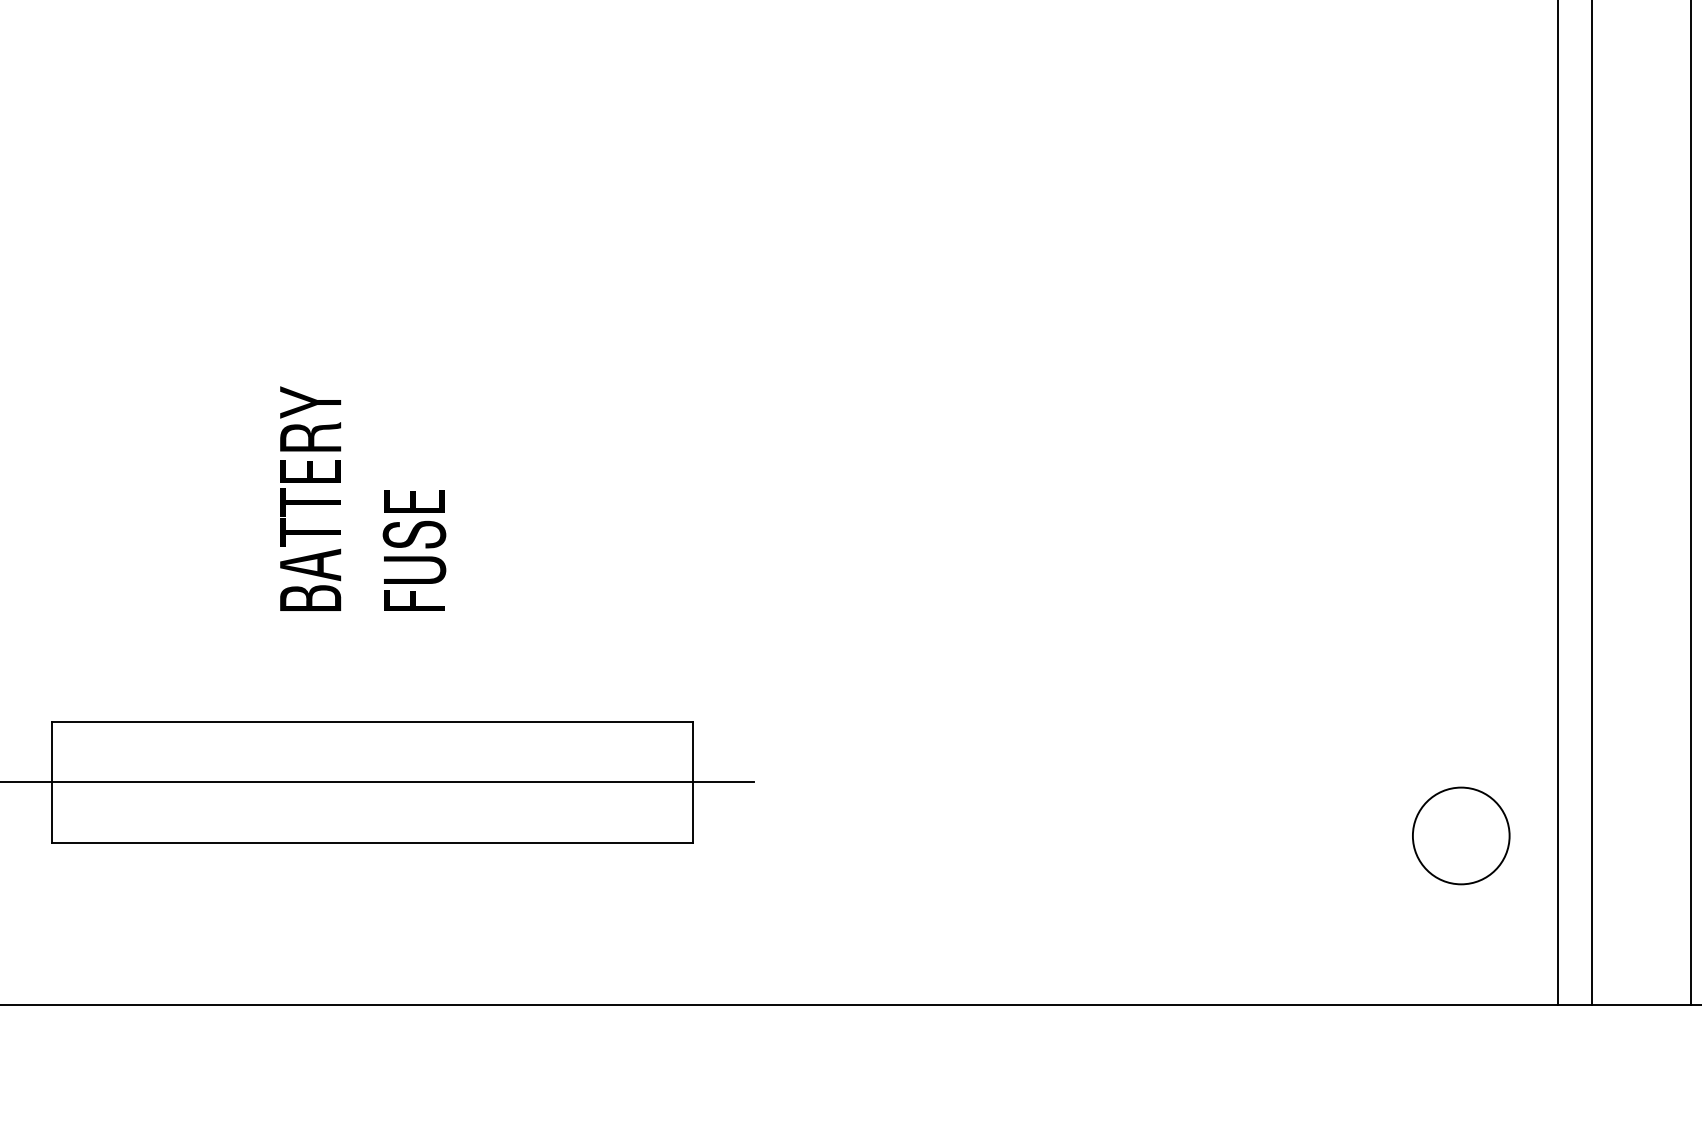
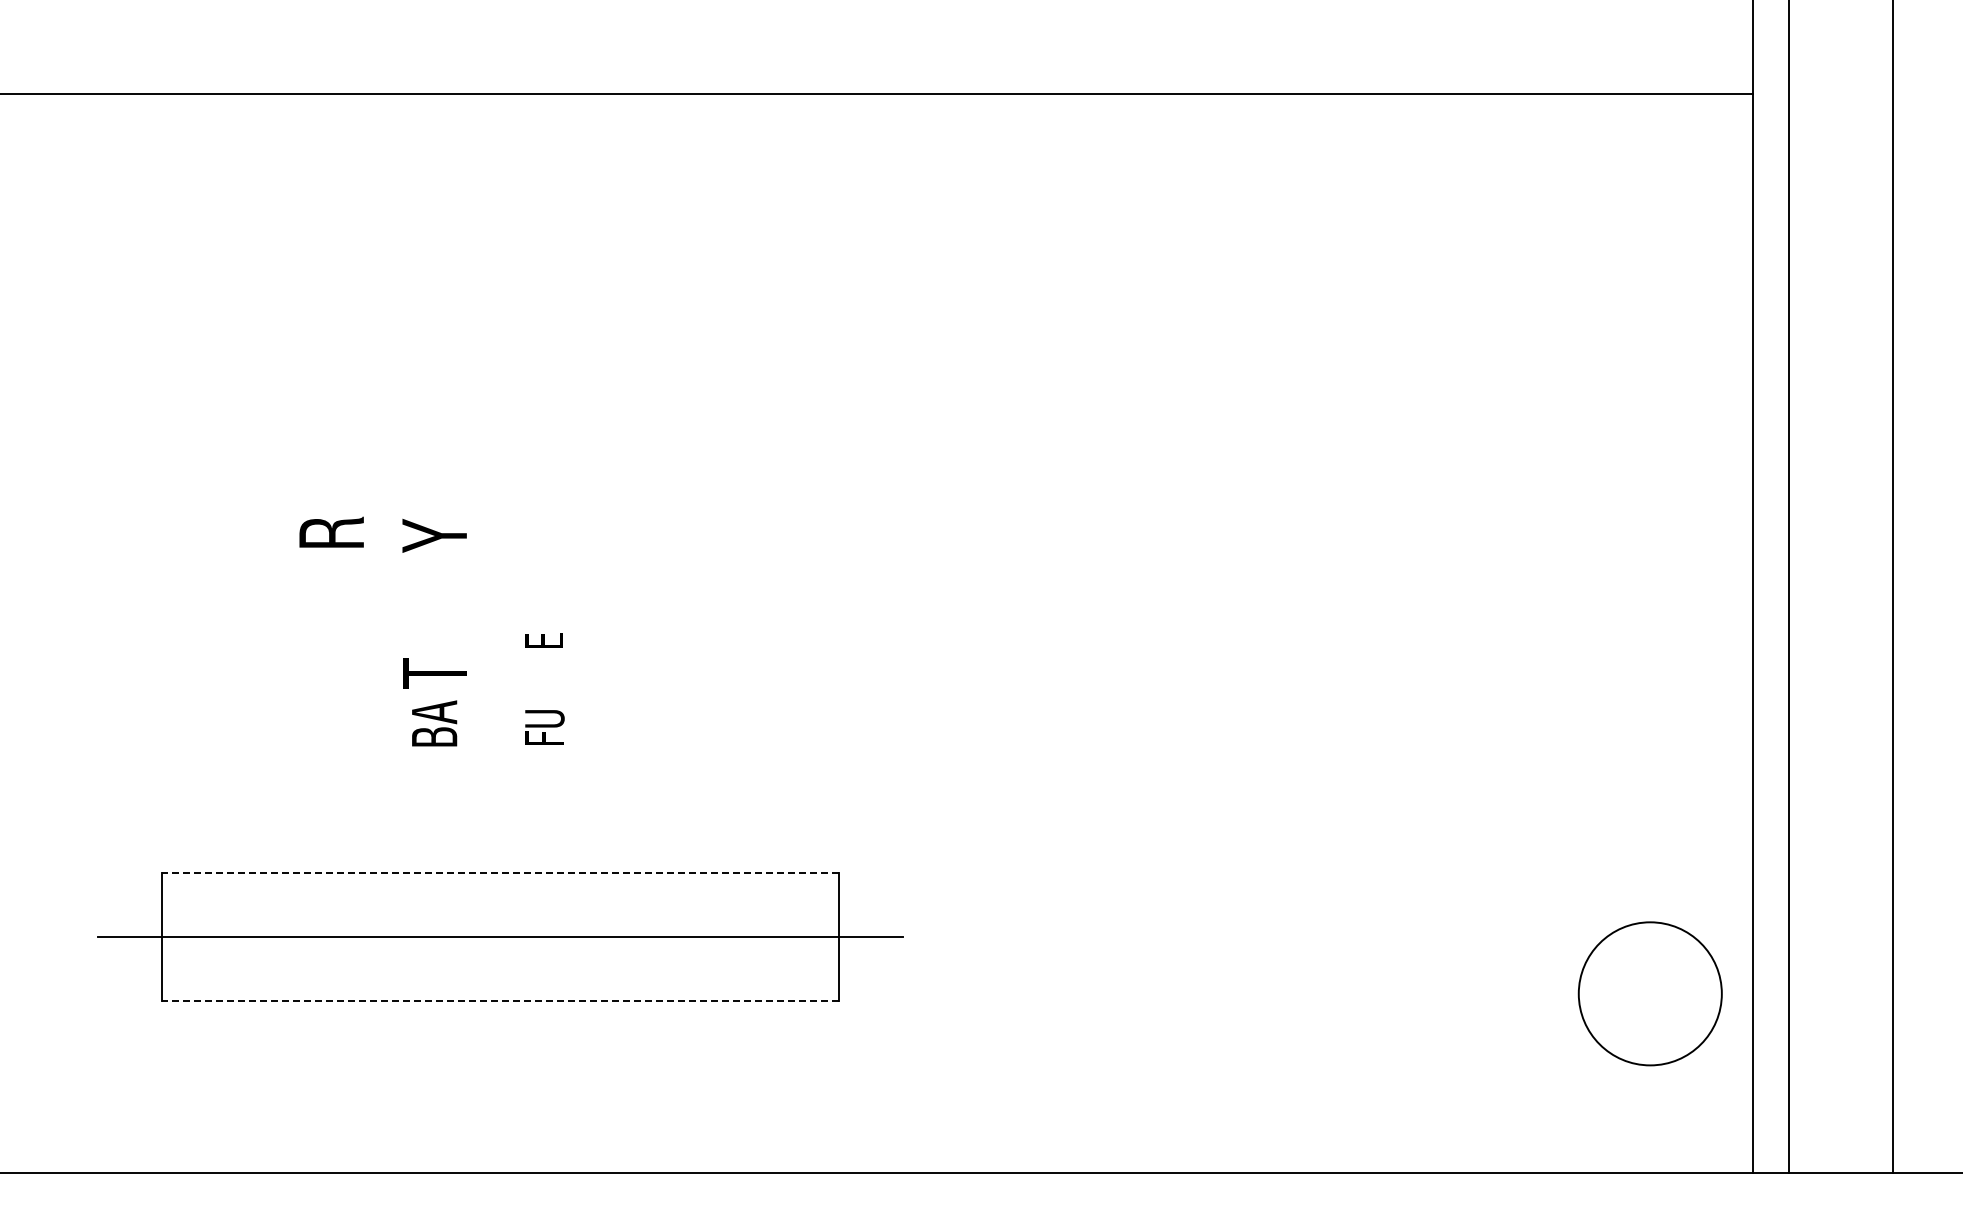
part: (310, 436) -> (331, 531), moved
fill: (310, 471) -> (434, 608), removed
part: (413, 501) -> (543, 640), size x0.6
fill: (310, 502) -> (434, 641), removed
fill: (414, 534) -> (544, 675), removed
part: (310, 580) -> (434, 723), size x0.7
part: (414, 583) -> (544, 727), size x0.6
line: (372, 722) -> (500, 873), solid -> dashed
circle: (1461, 835) -> (1650, 993), size x1.4
line: (372, 843) -> (500, 1001), solid -> dashed

